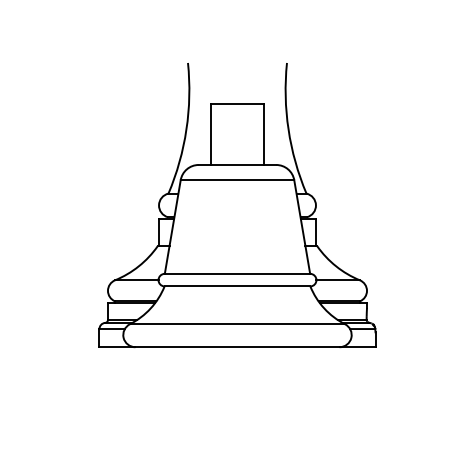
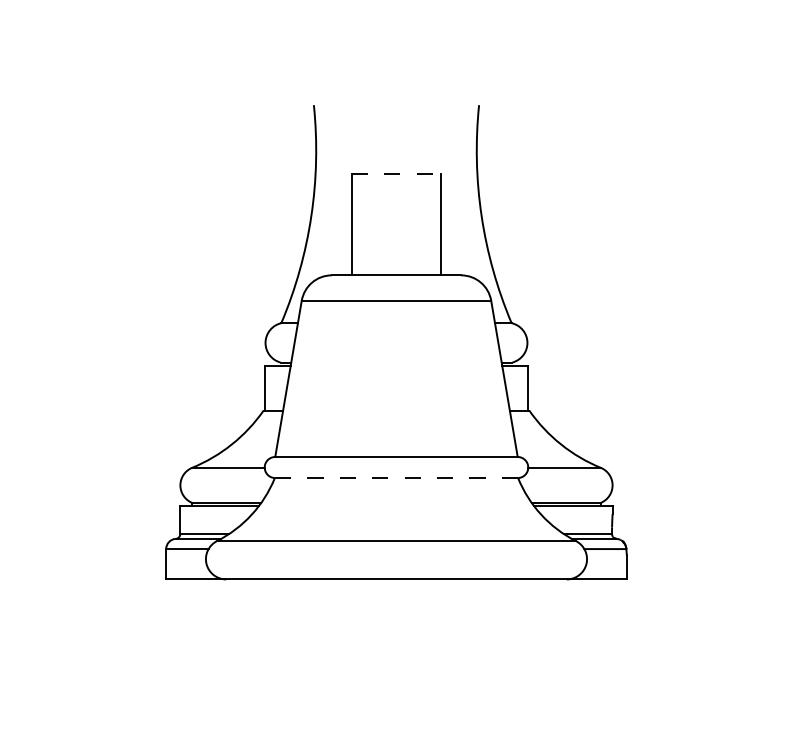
line: (237, 104) -> (396, 174), solid -> dashed
line: (237, 286) -> (396, 478), solid -> dashed

